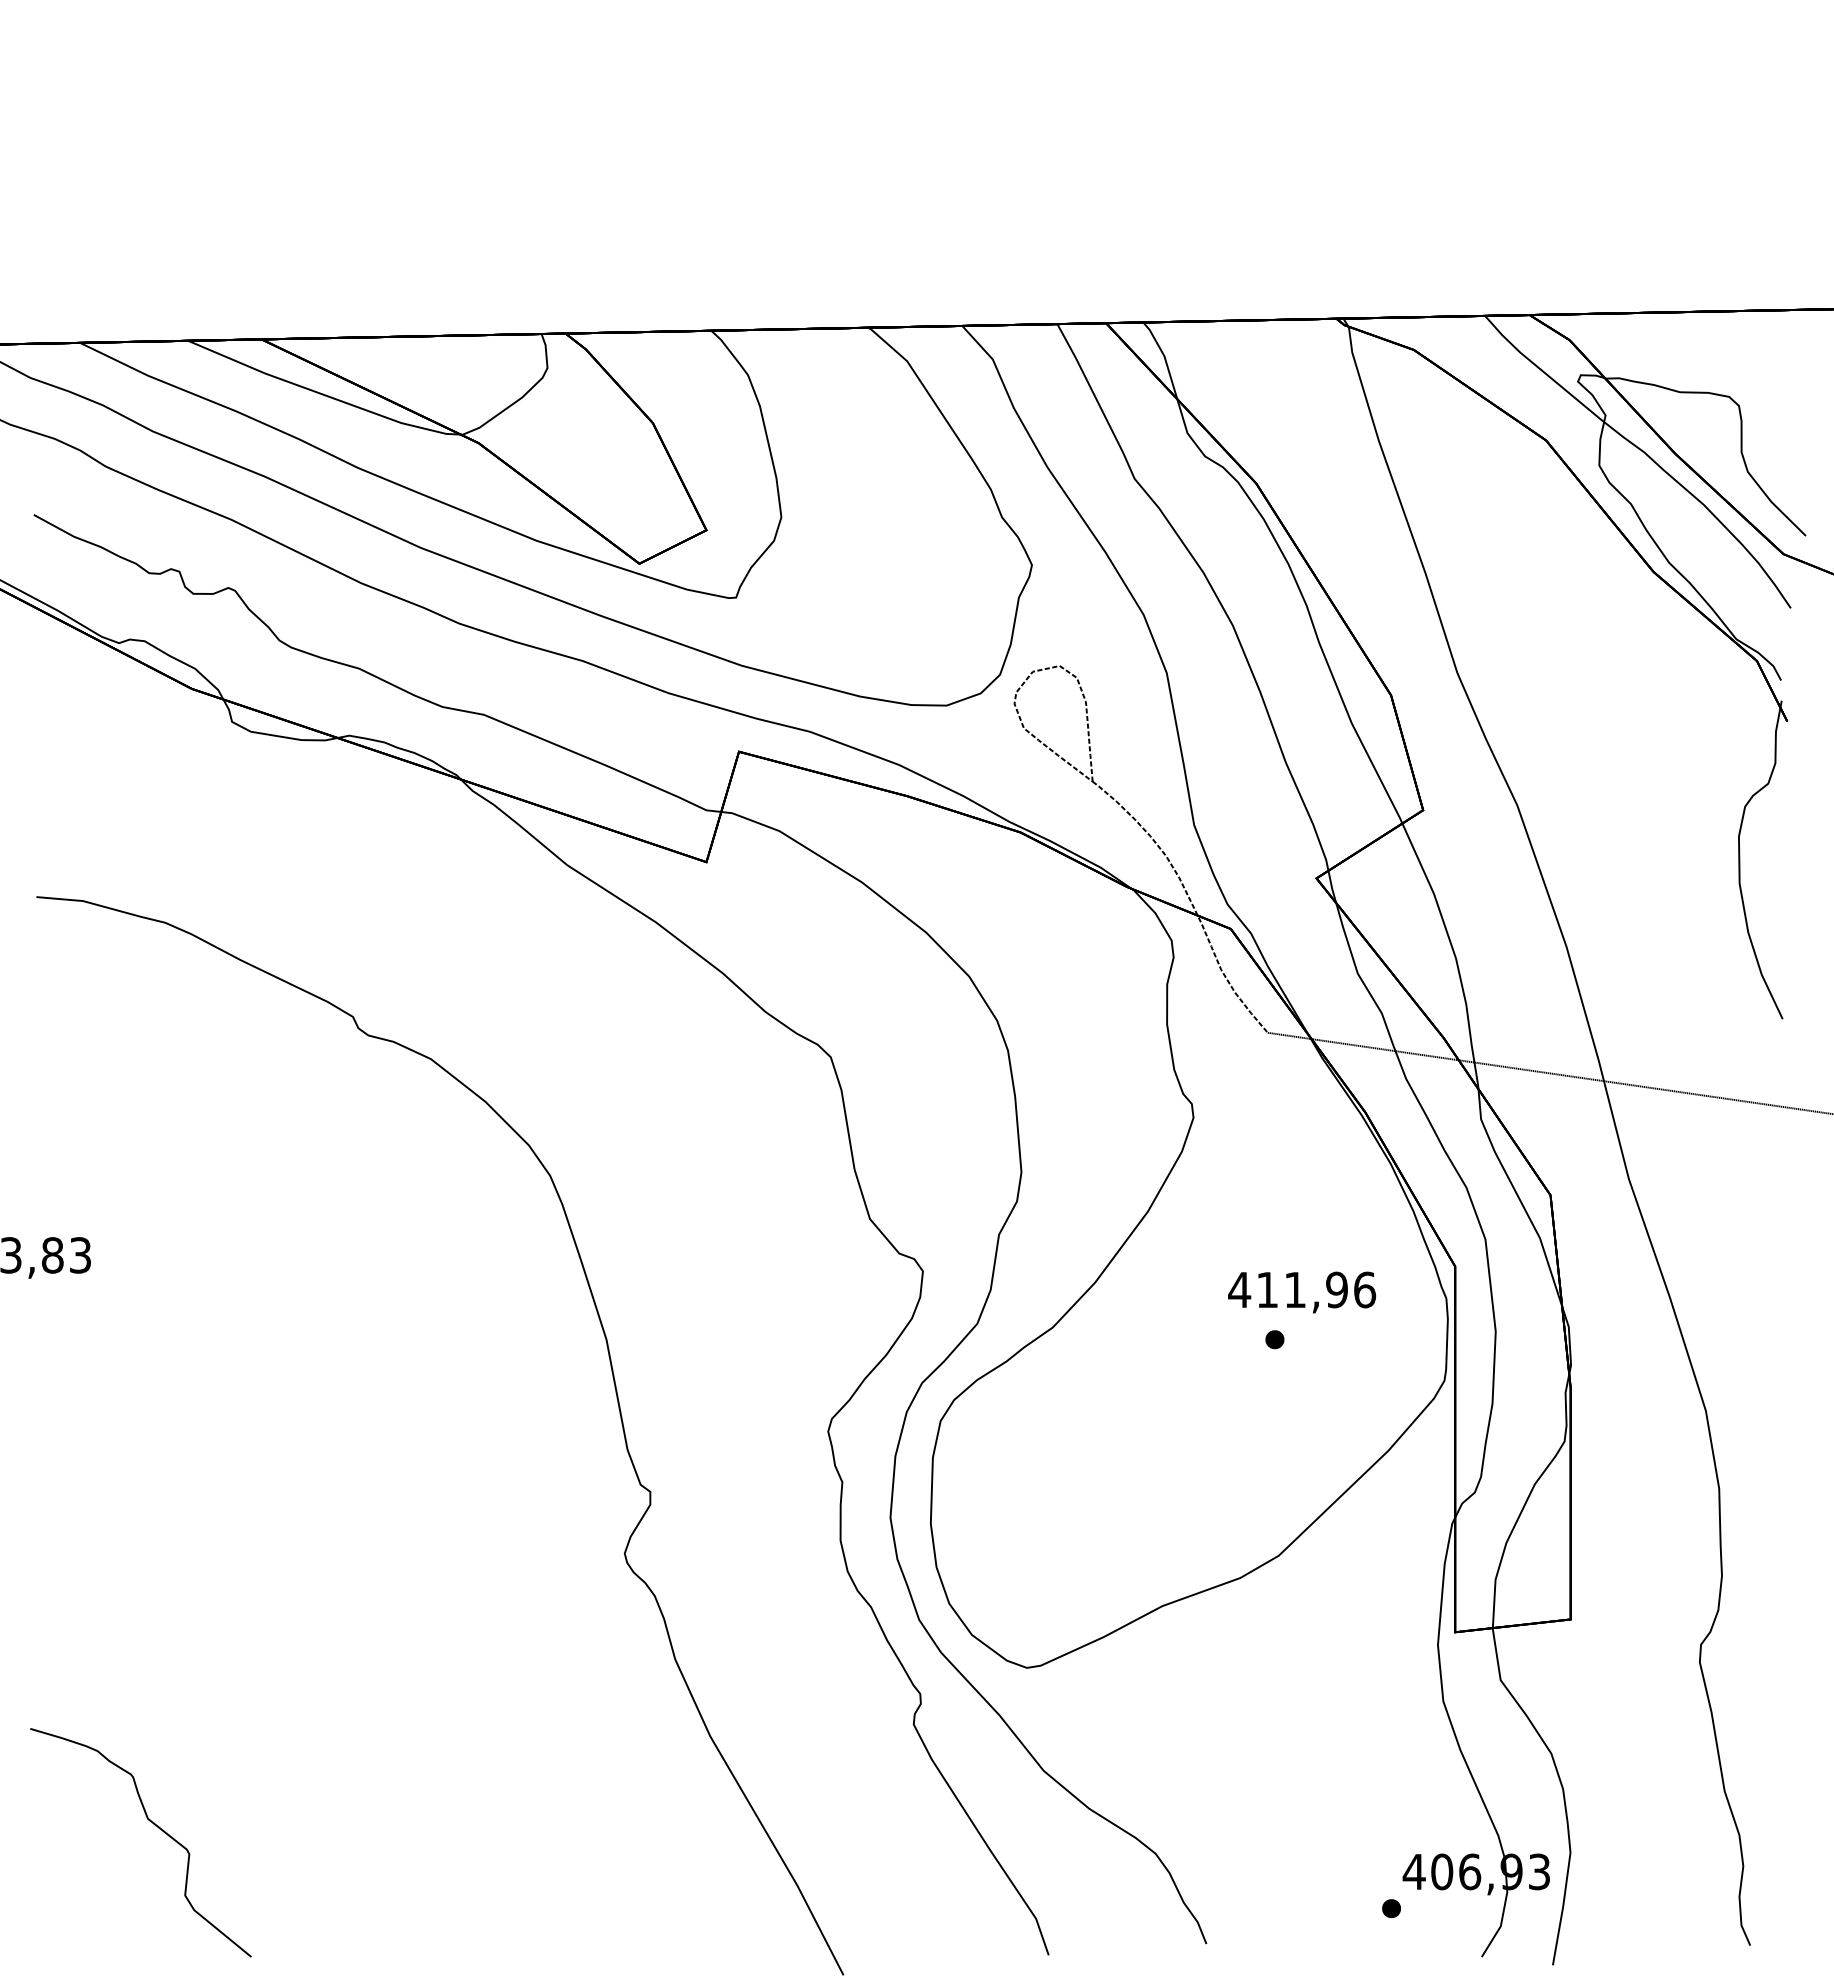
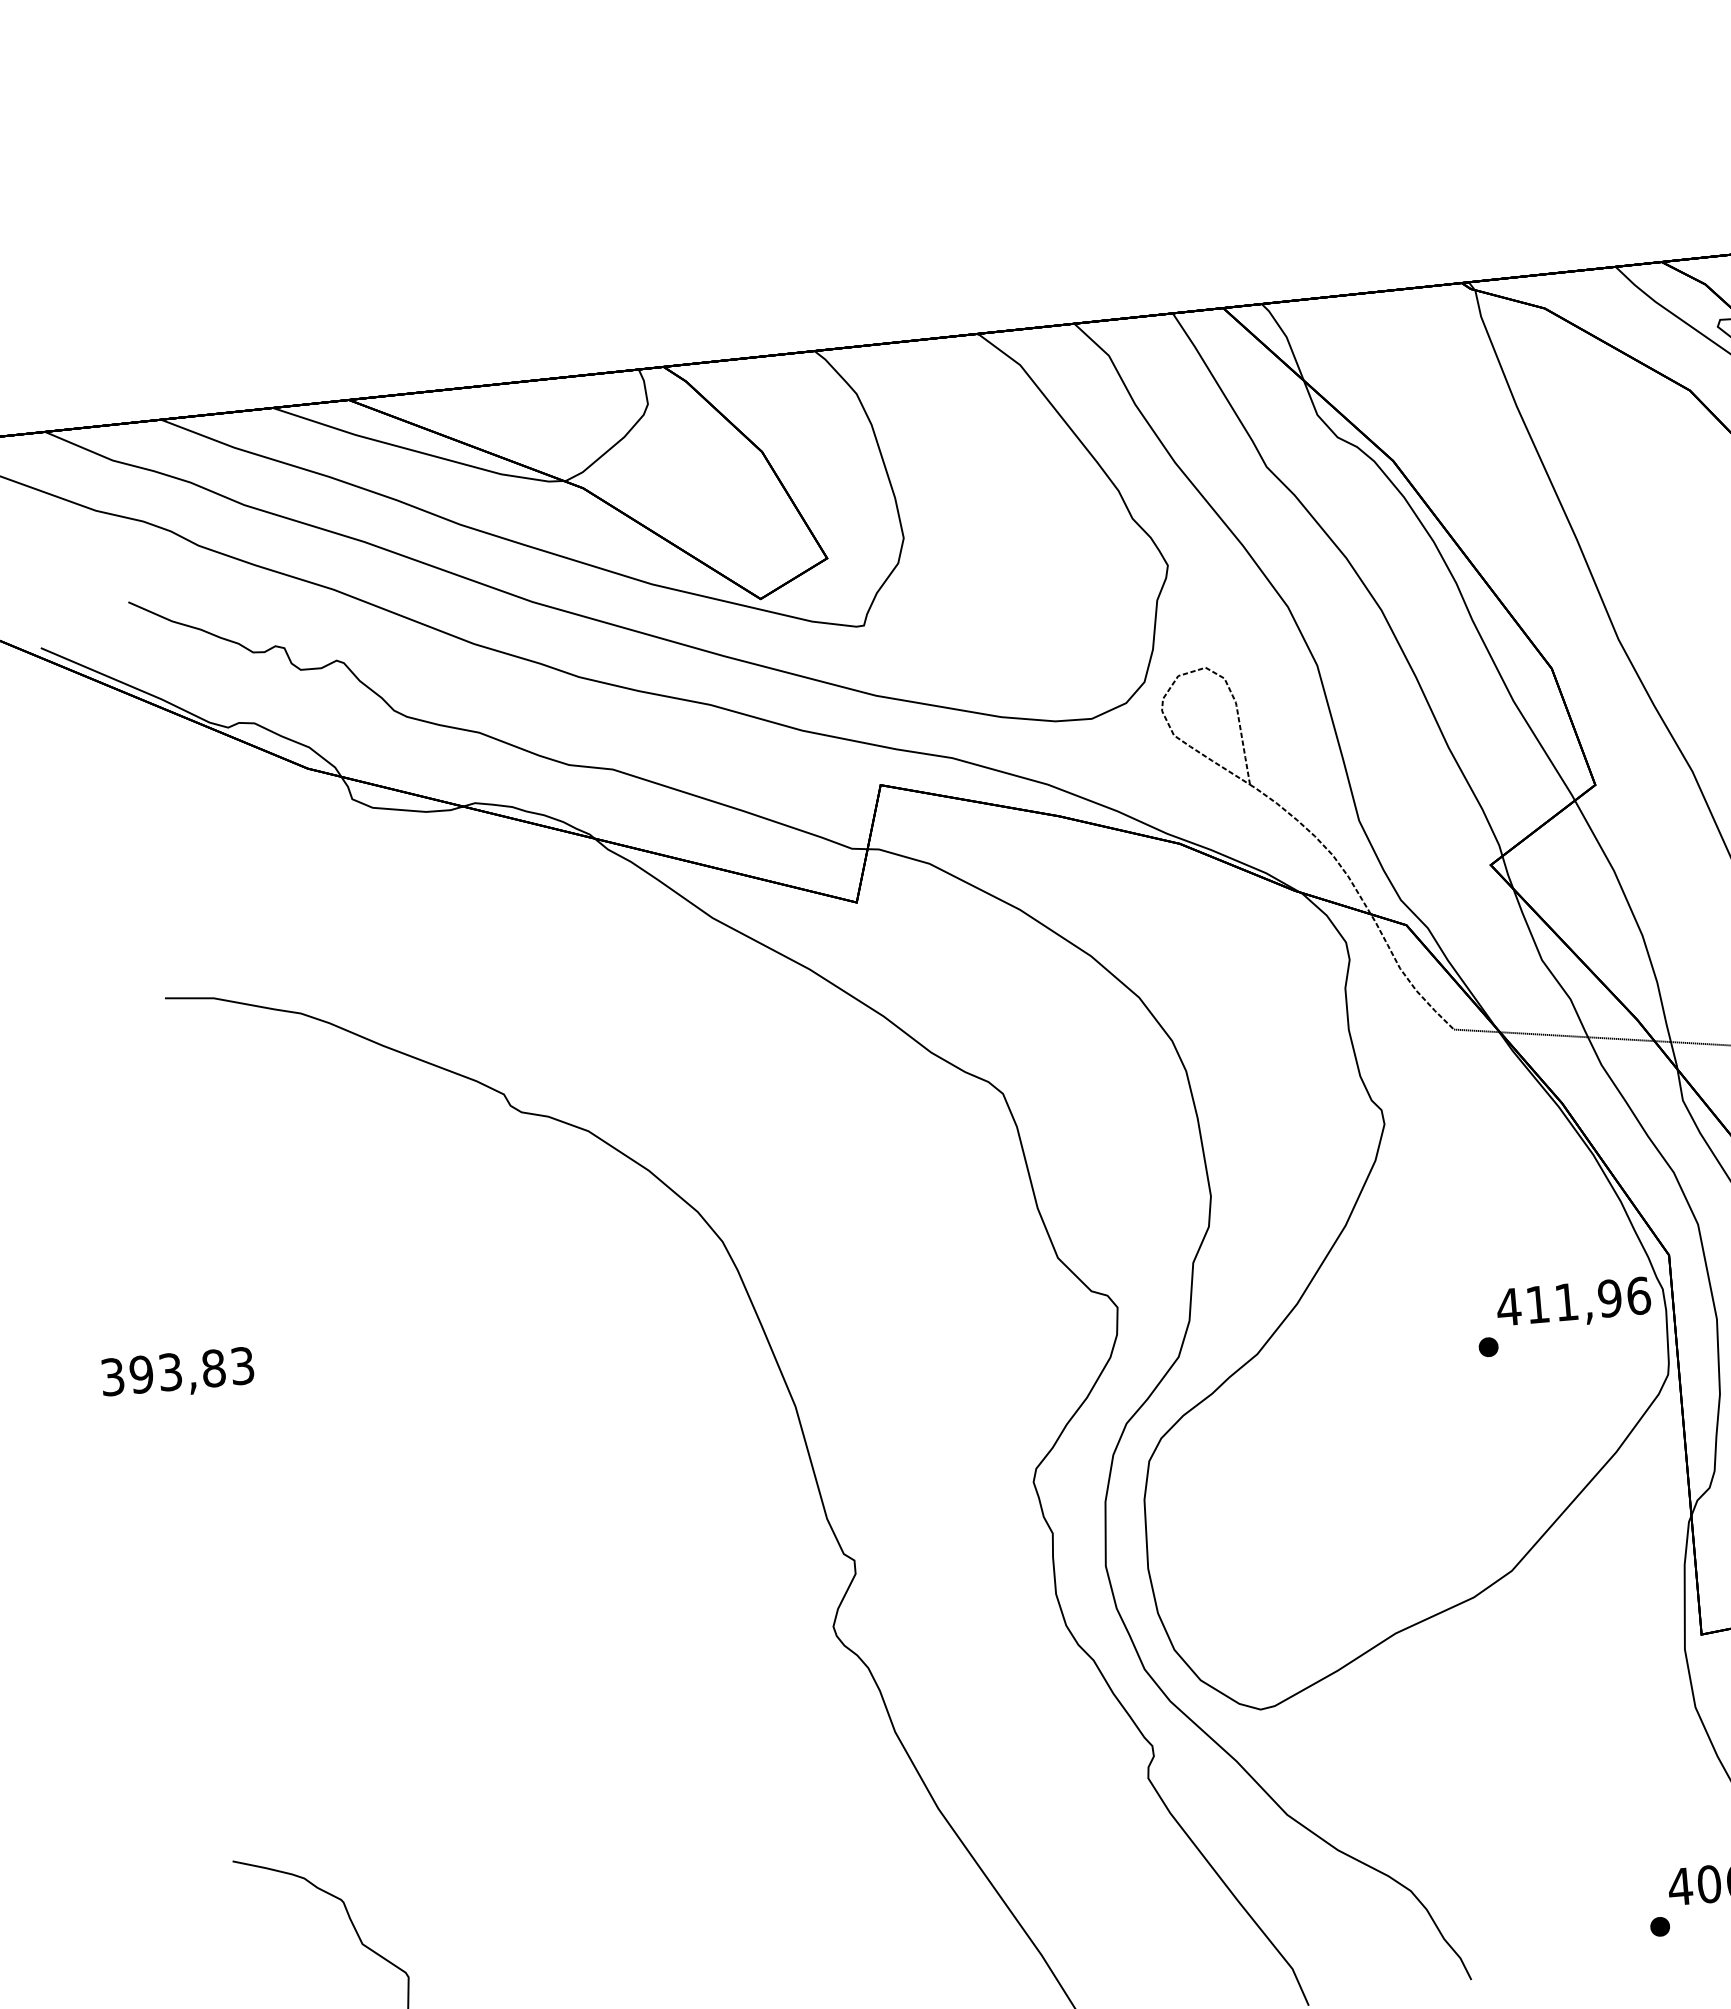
text: (1302, 1292) -> (1574, 1304), moved

